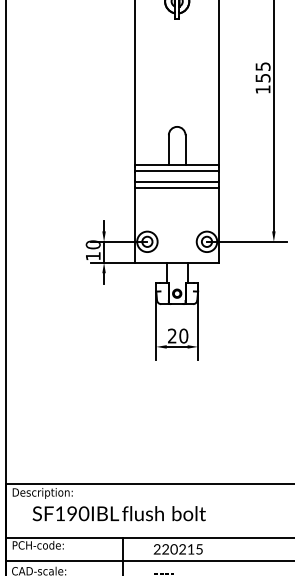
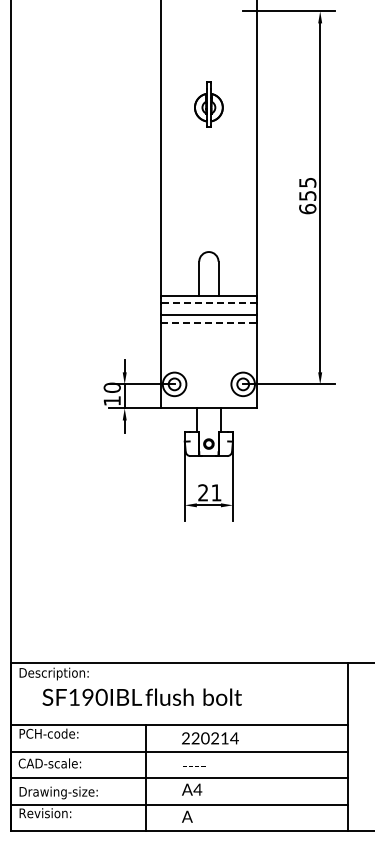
text: (262, 89) -> (307, 208), 155 -> 655
line: (176, 171) -> (208, 303), solid -> dashed
line: (177, 188) -> (209, 322), solid -> dashed
text: (183, 335) -> (216, 492), 20 -> 21
text: (199, 549) -> (234, 738), 220215 -> 220214

